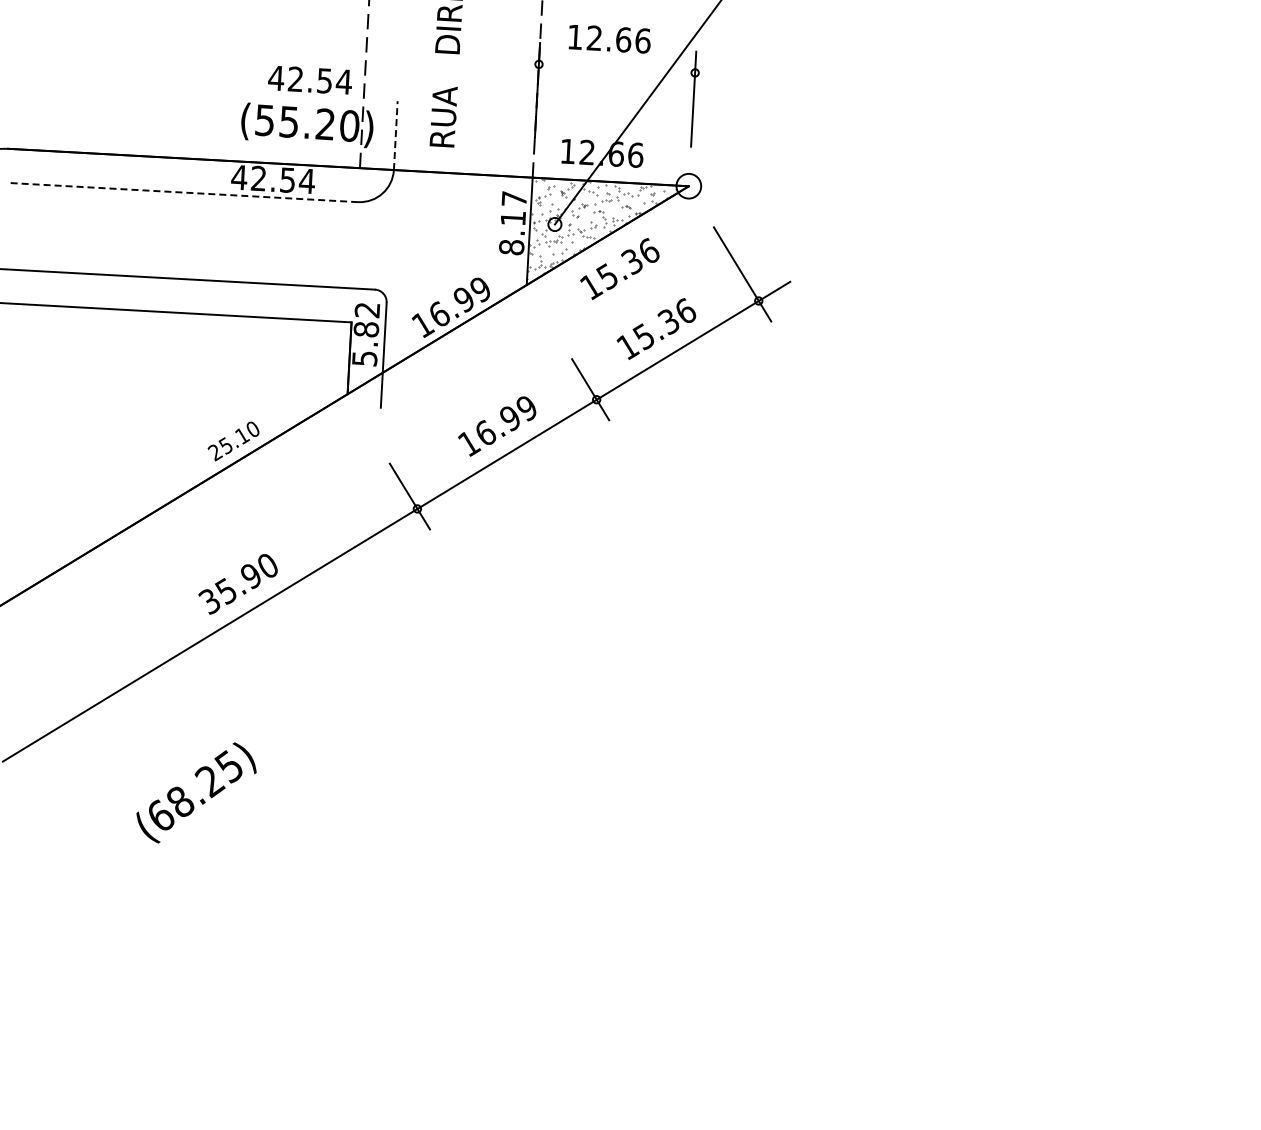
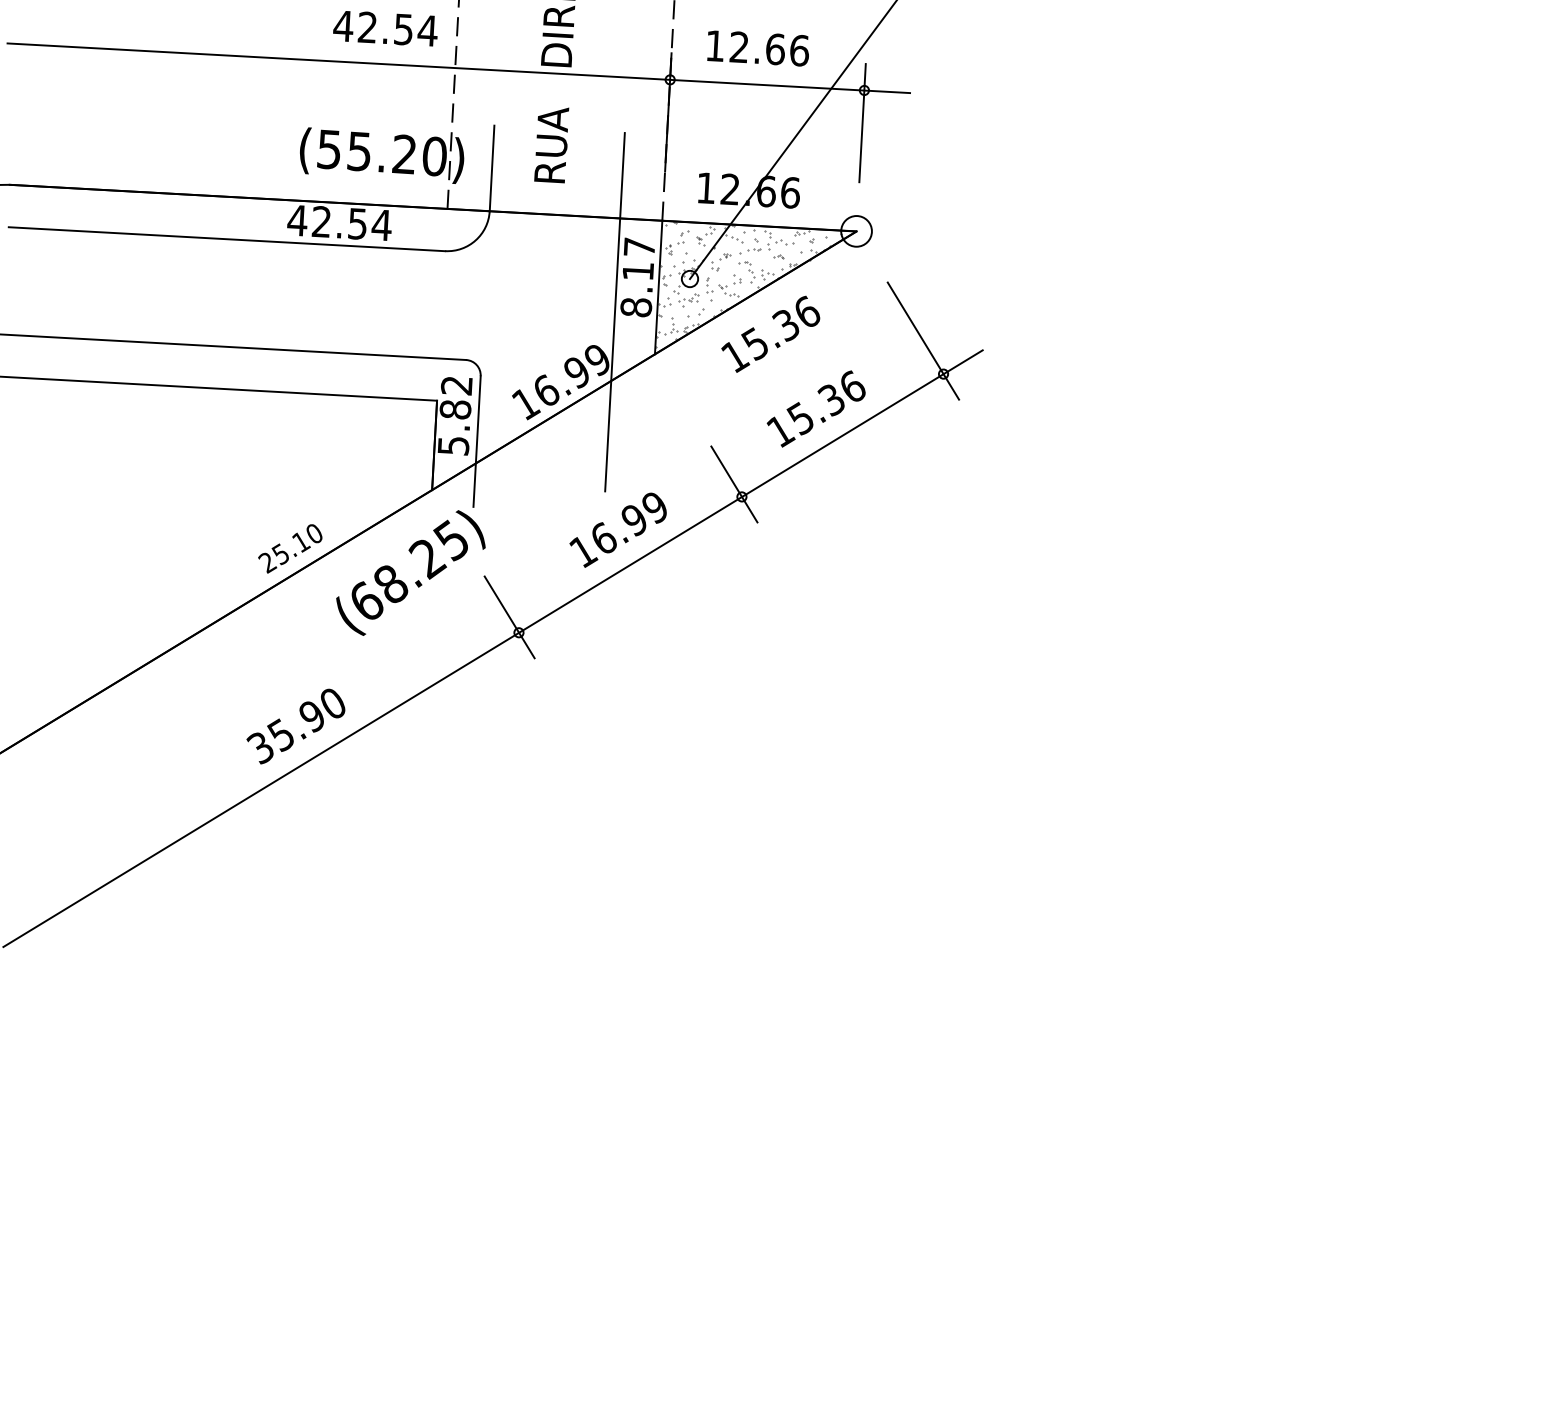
line: (368, 55) -> (458, 68), added
text: (309, 80) -> (384, 28), moved
line: (395, 135) -> (491, 168), dashed -> solid
line: (182, 192) -> (226, 239), dashed -> solid
line: (494, 251) -> (614, 312), added
text: (196, 792) -> (410, 572), moved

